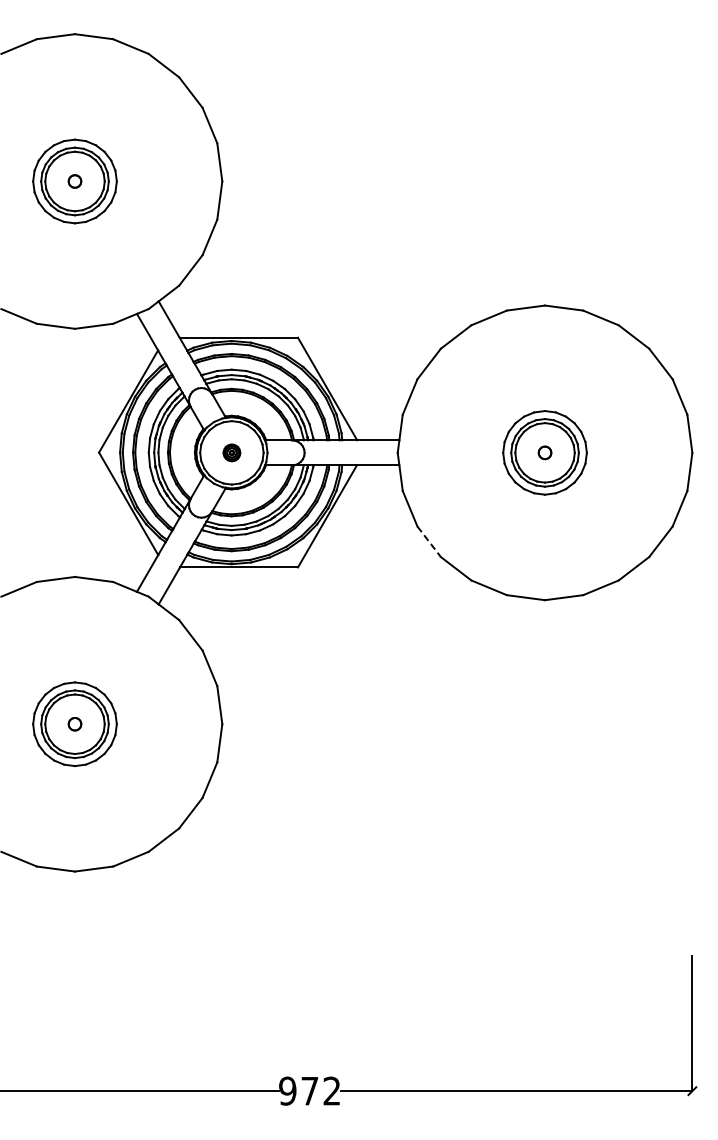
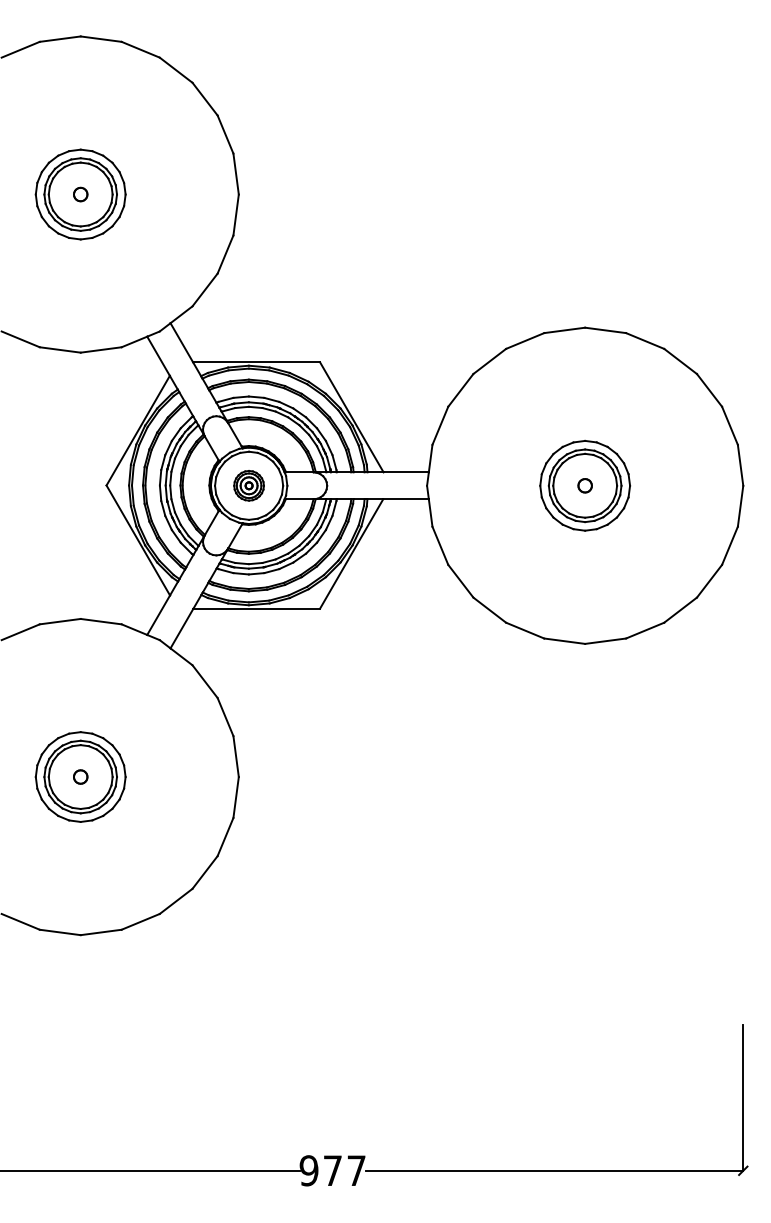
part: (231, 452) -> (248, 485), size x1.67
line: (429, 542) -> (461, 581), dashed -> solid
text: (331, 1090) -> (355, 1170), 972 -> 977

